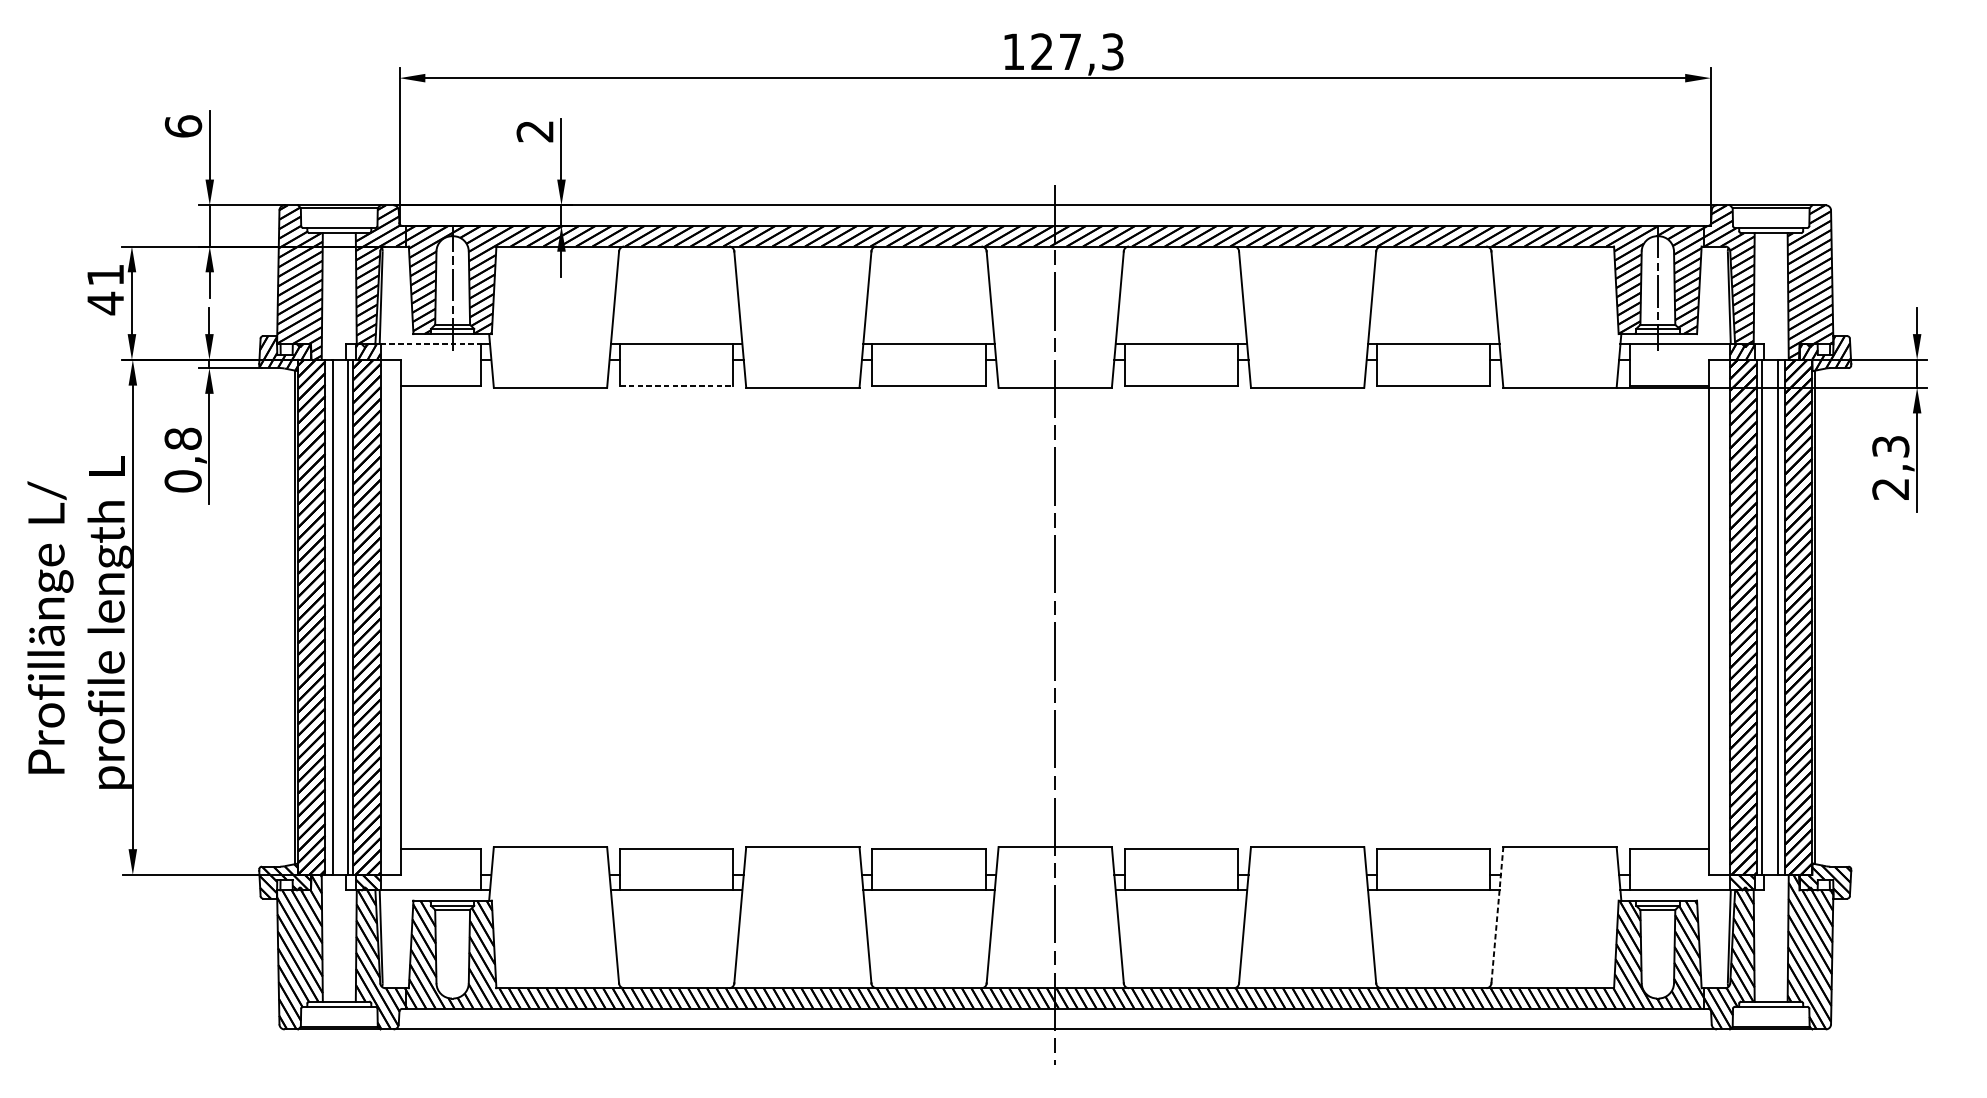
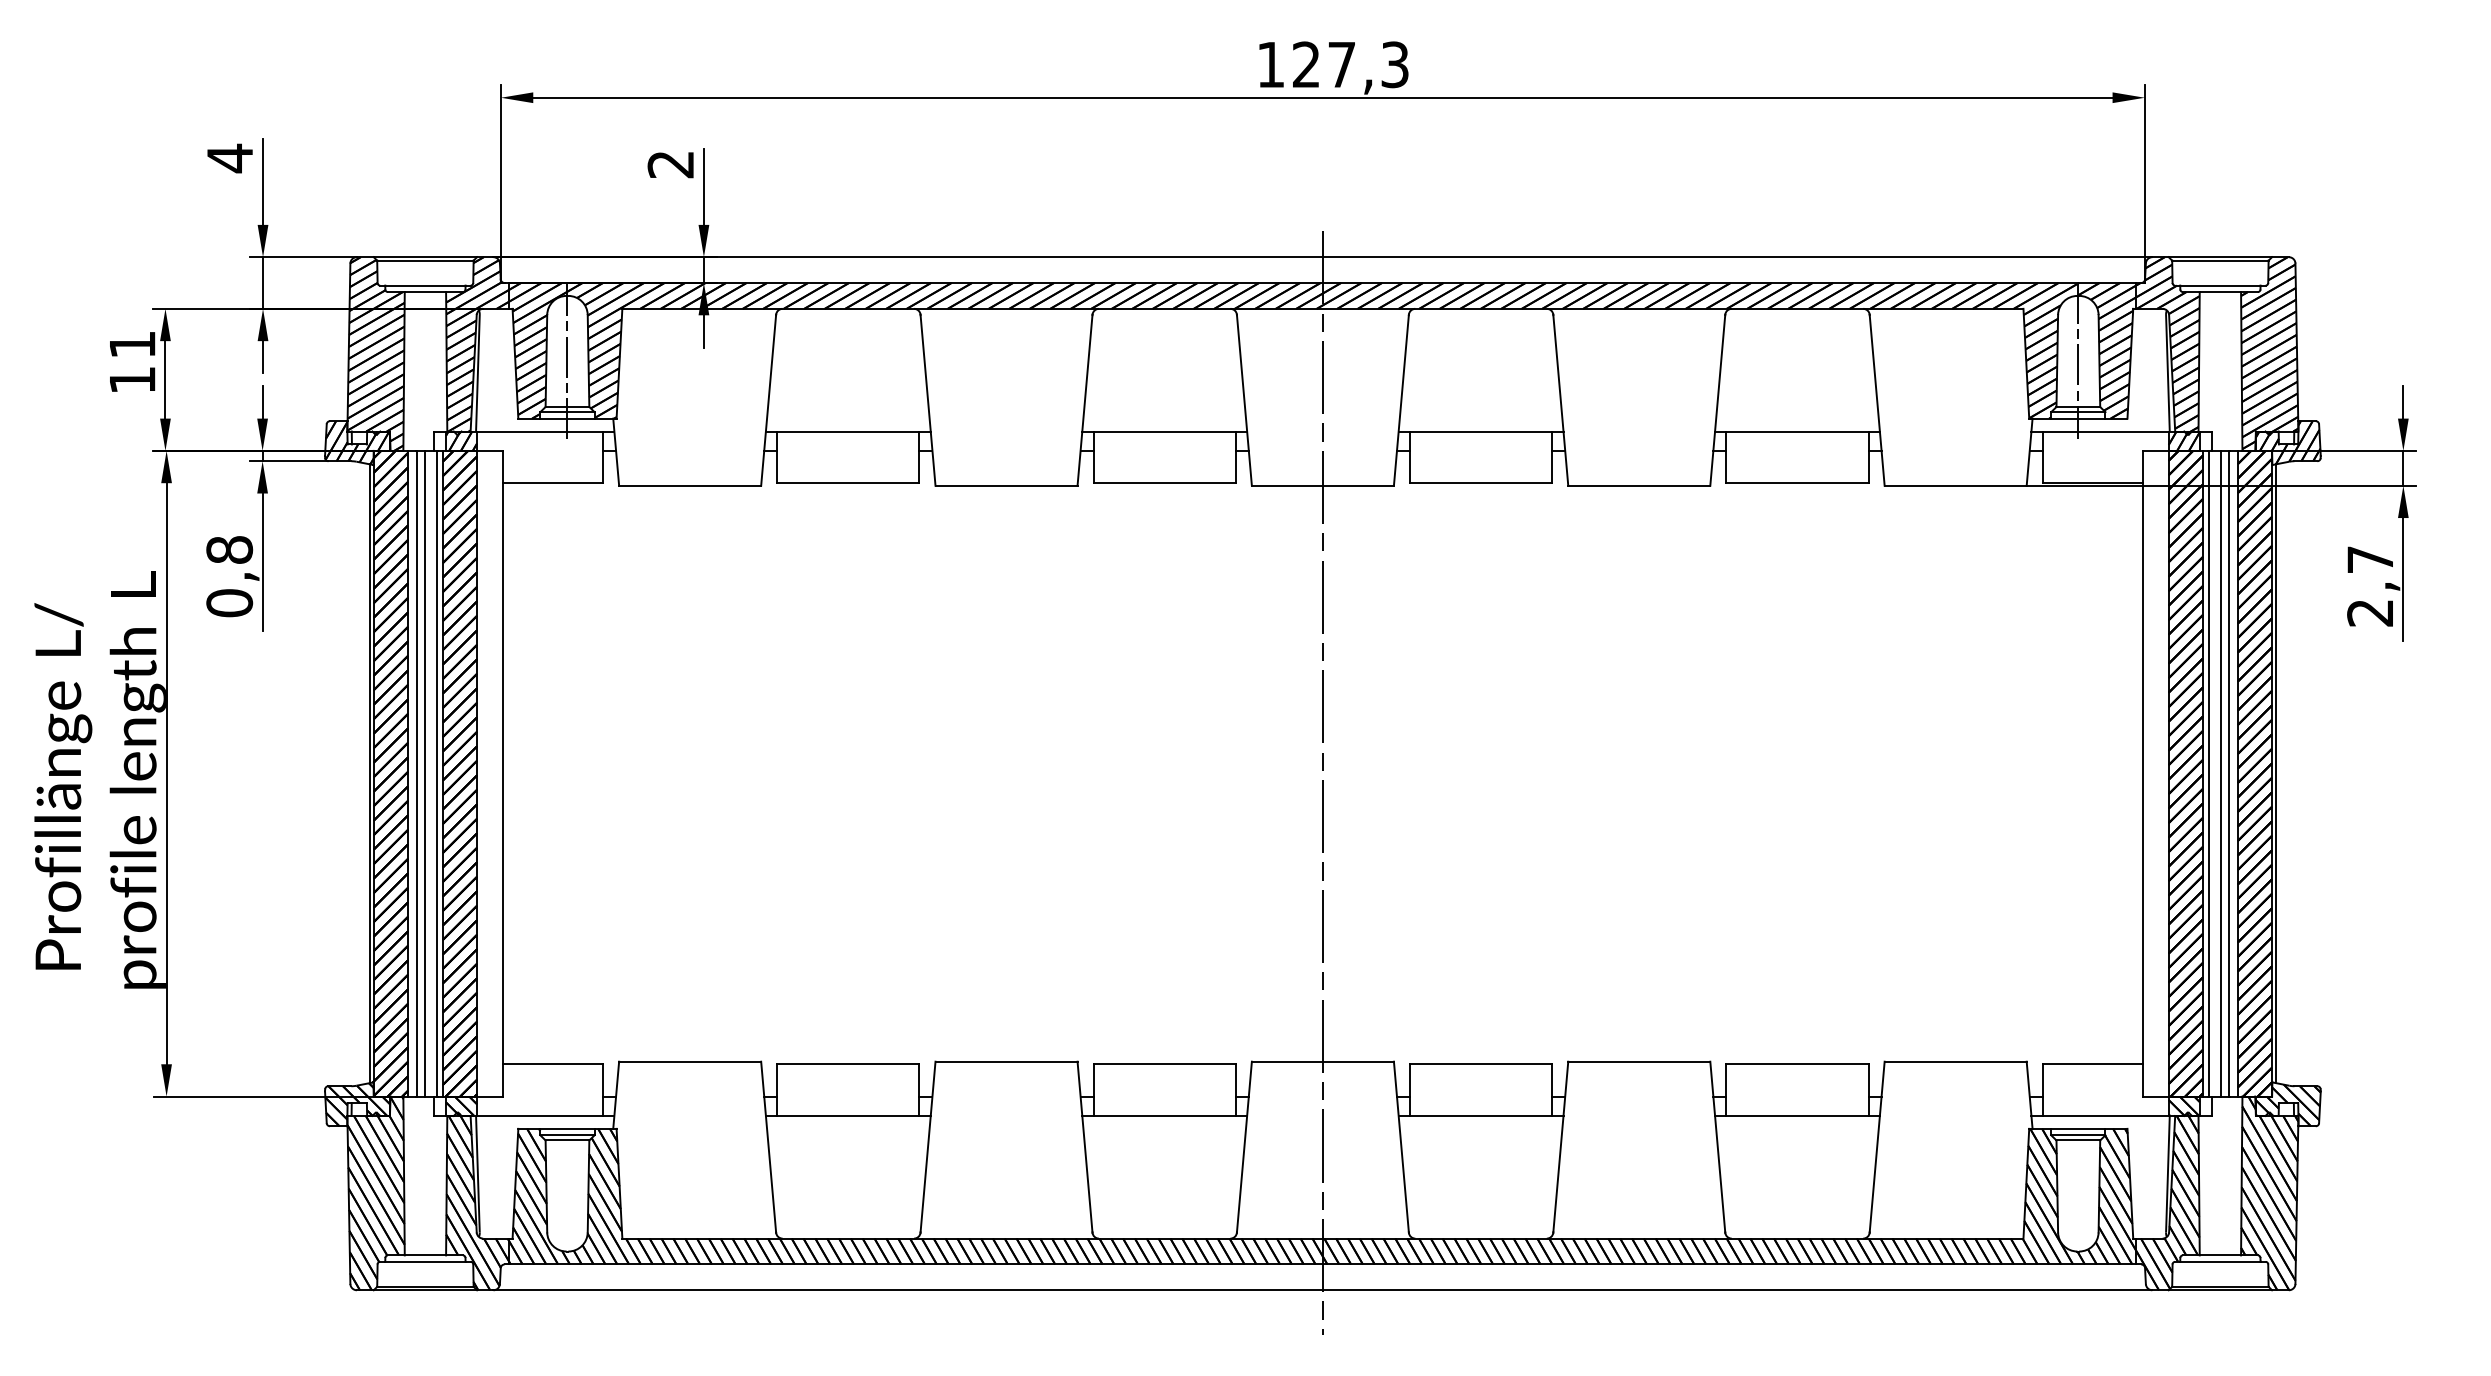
text: (183, 126) -> (229, 158), 6 -> 4
text: (105, 303) -> (132, 380), 41 -> 11
line: (431, 344) -> (540, 431), dashed -> solid
line: (676, 385) -> (848, 483), dashed -> solid
text: (1890, 446) -> (2370, 559), 2,3 -> 2,7
line: (339, 617) -> (425, 773), added
line: (1771, 617) -> (2220, 773), added
line: (1497, 914) -> (1877, 1146), dashed -> solid

